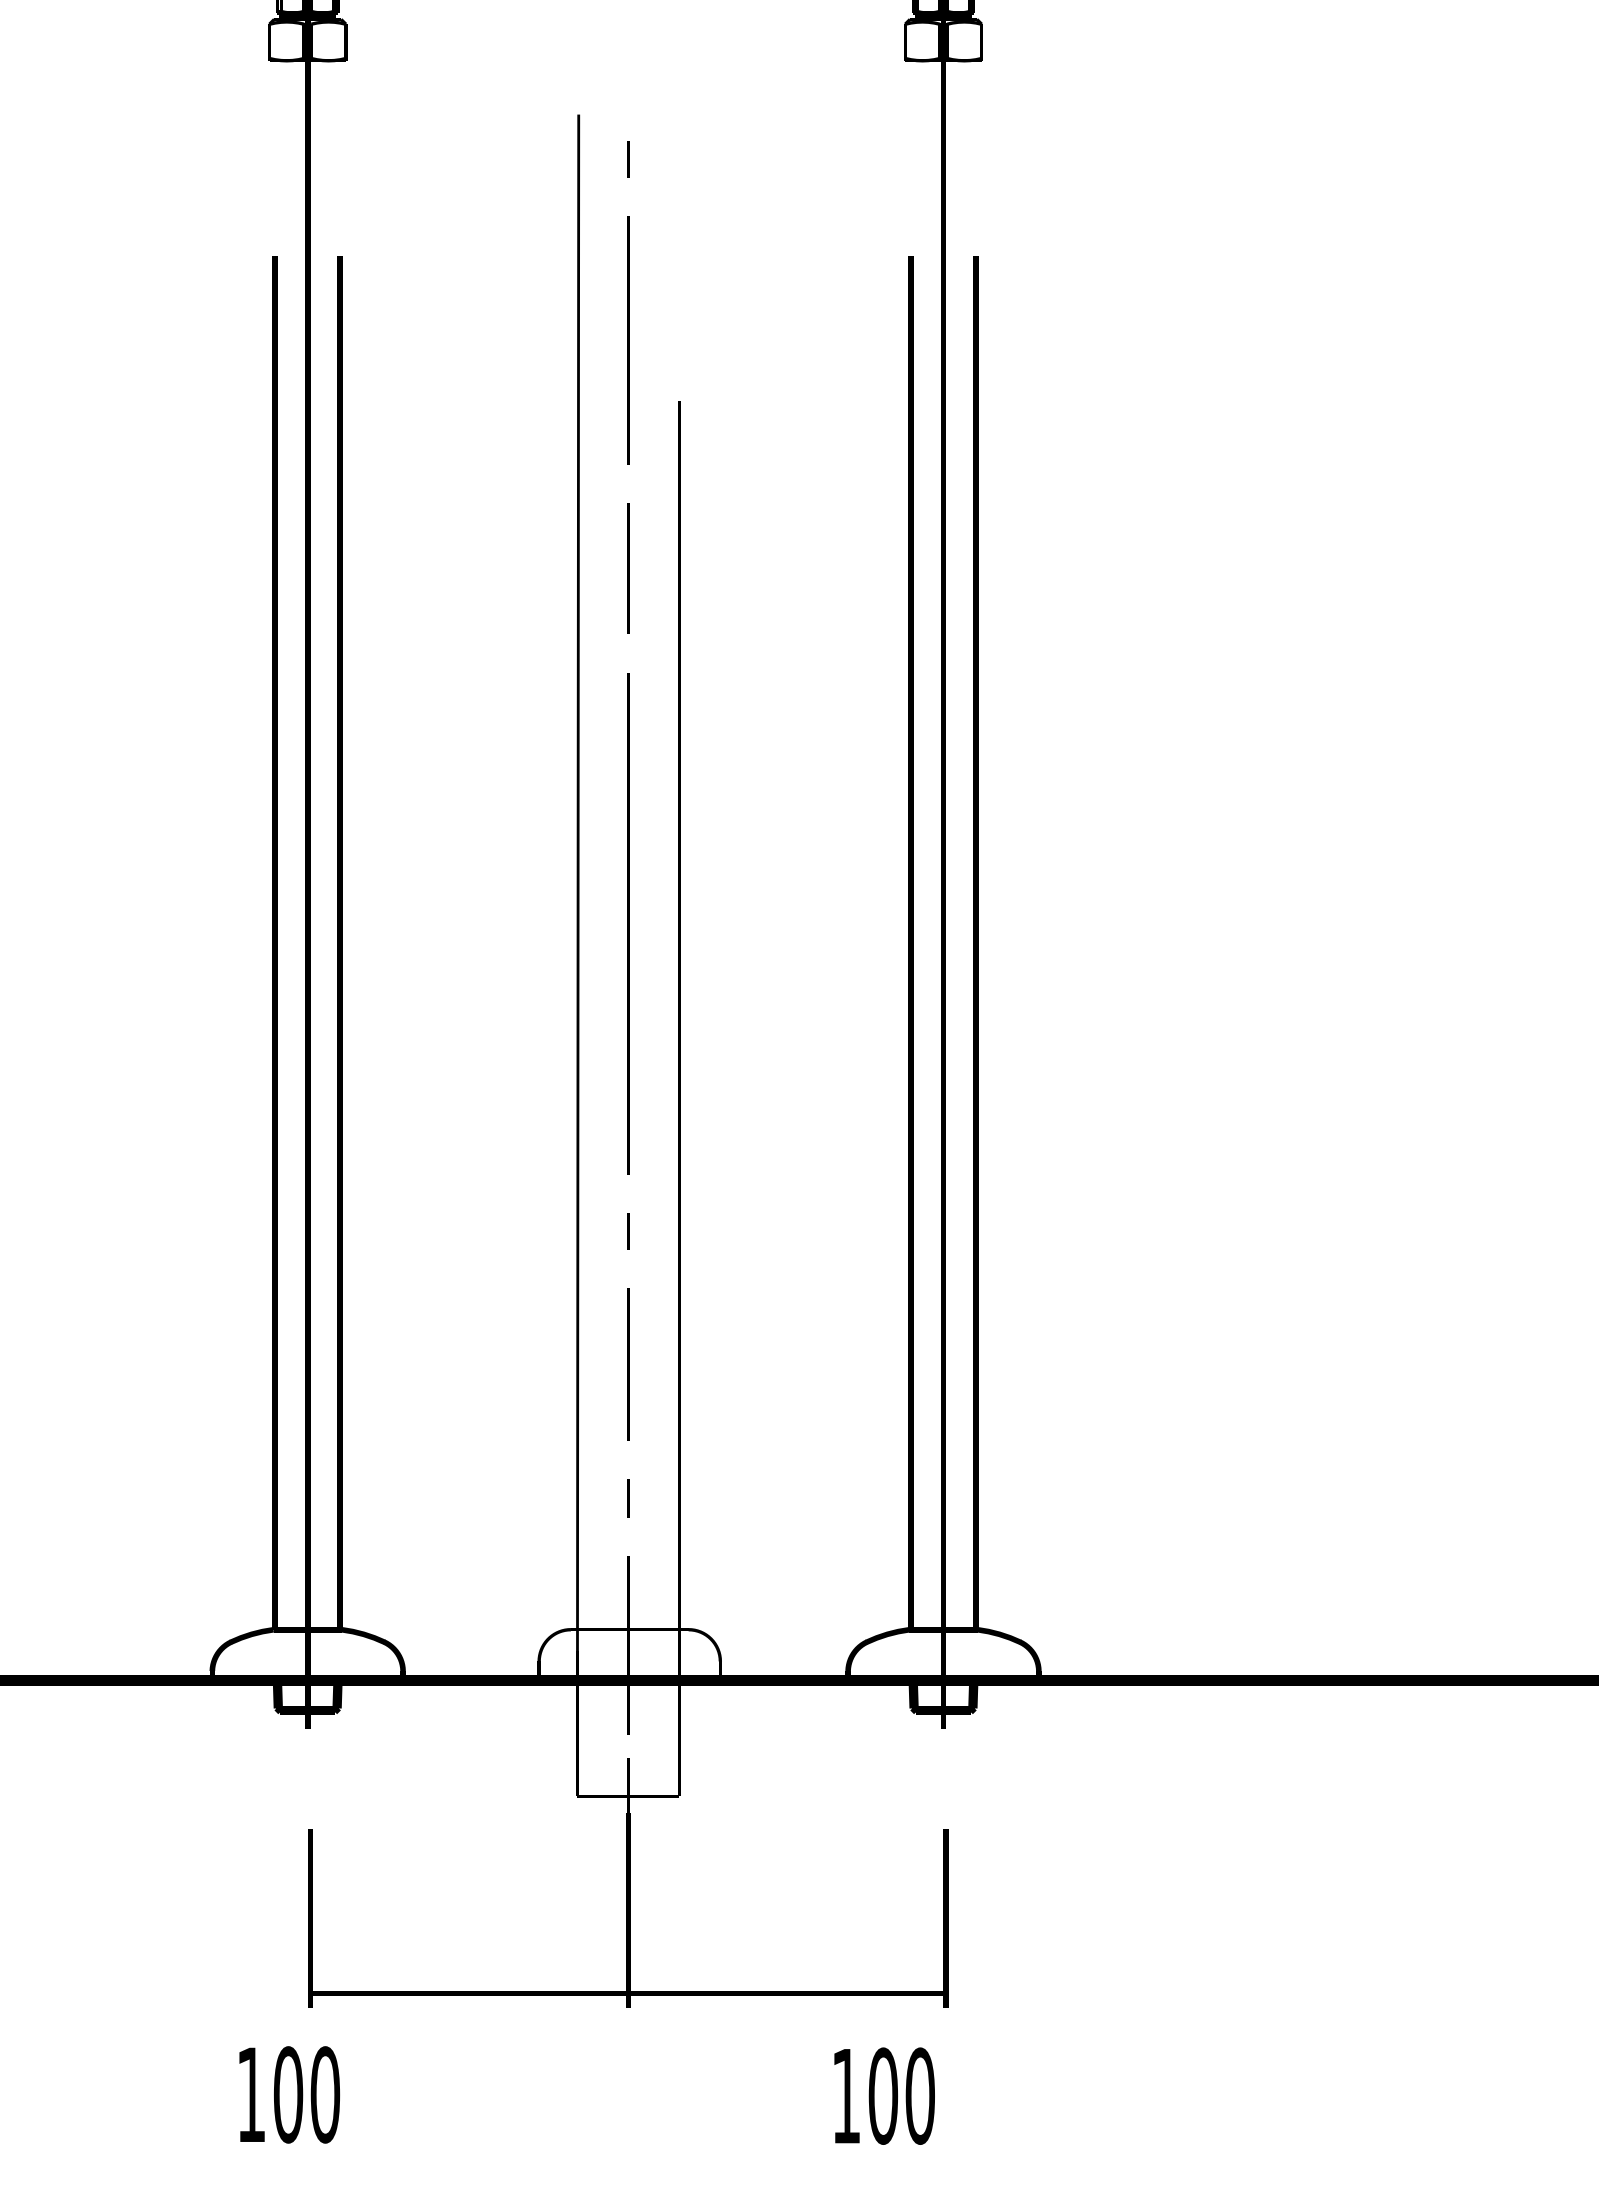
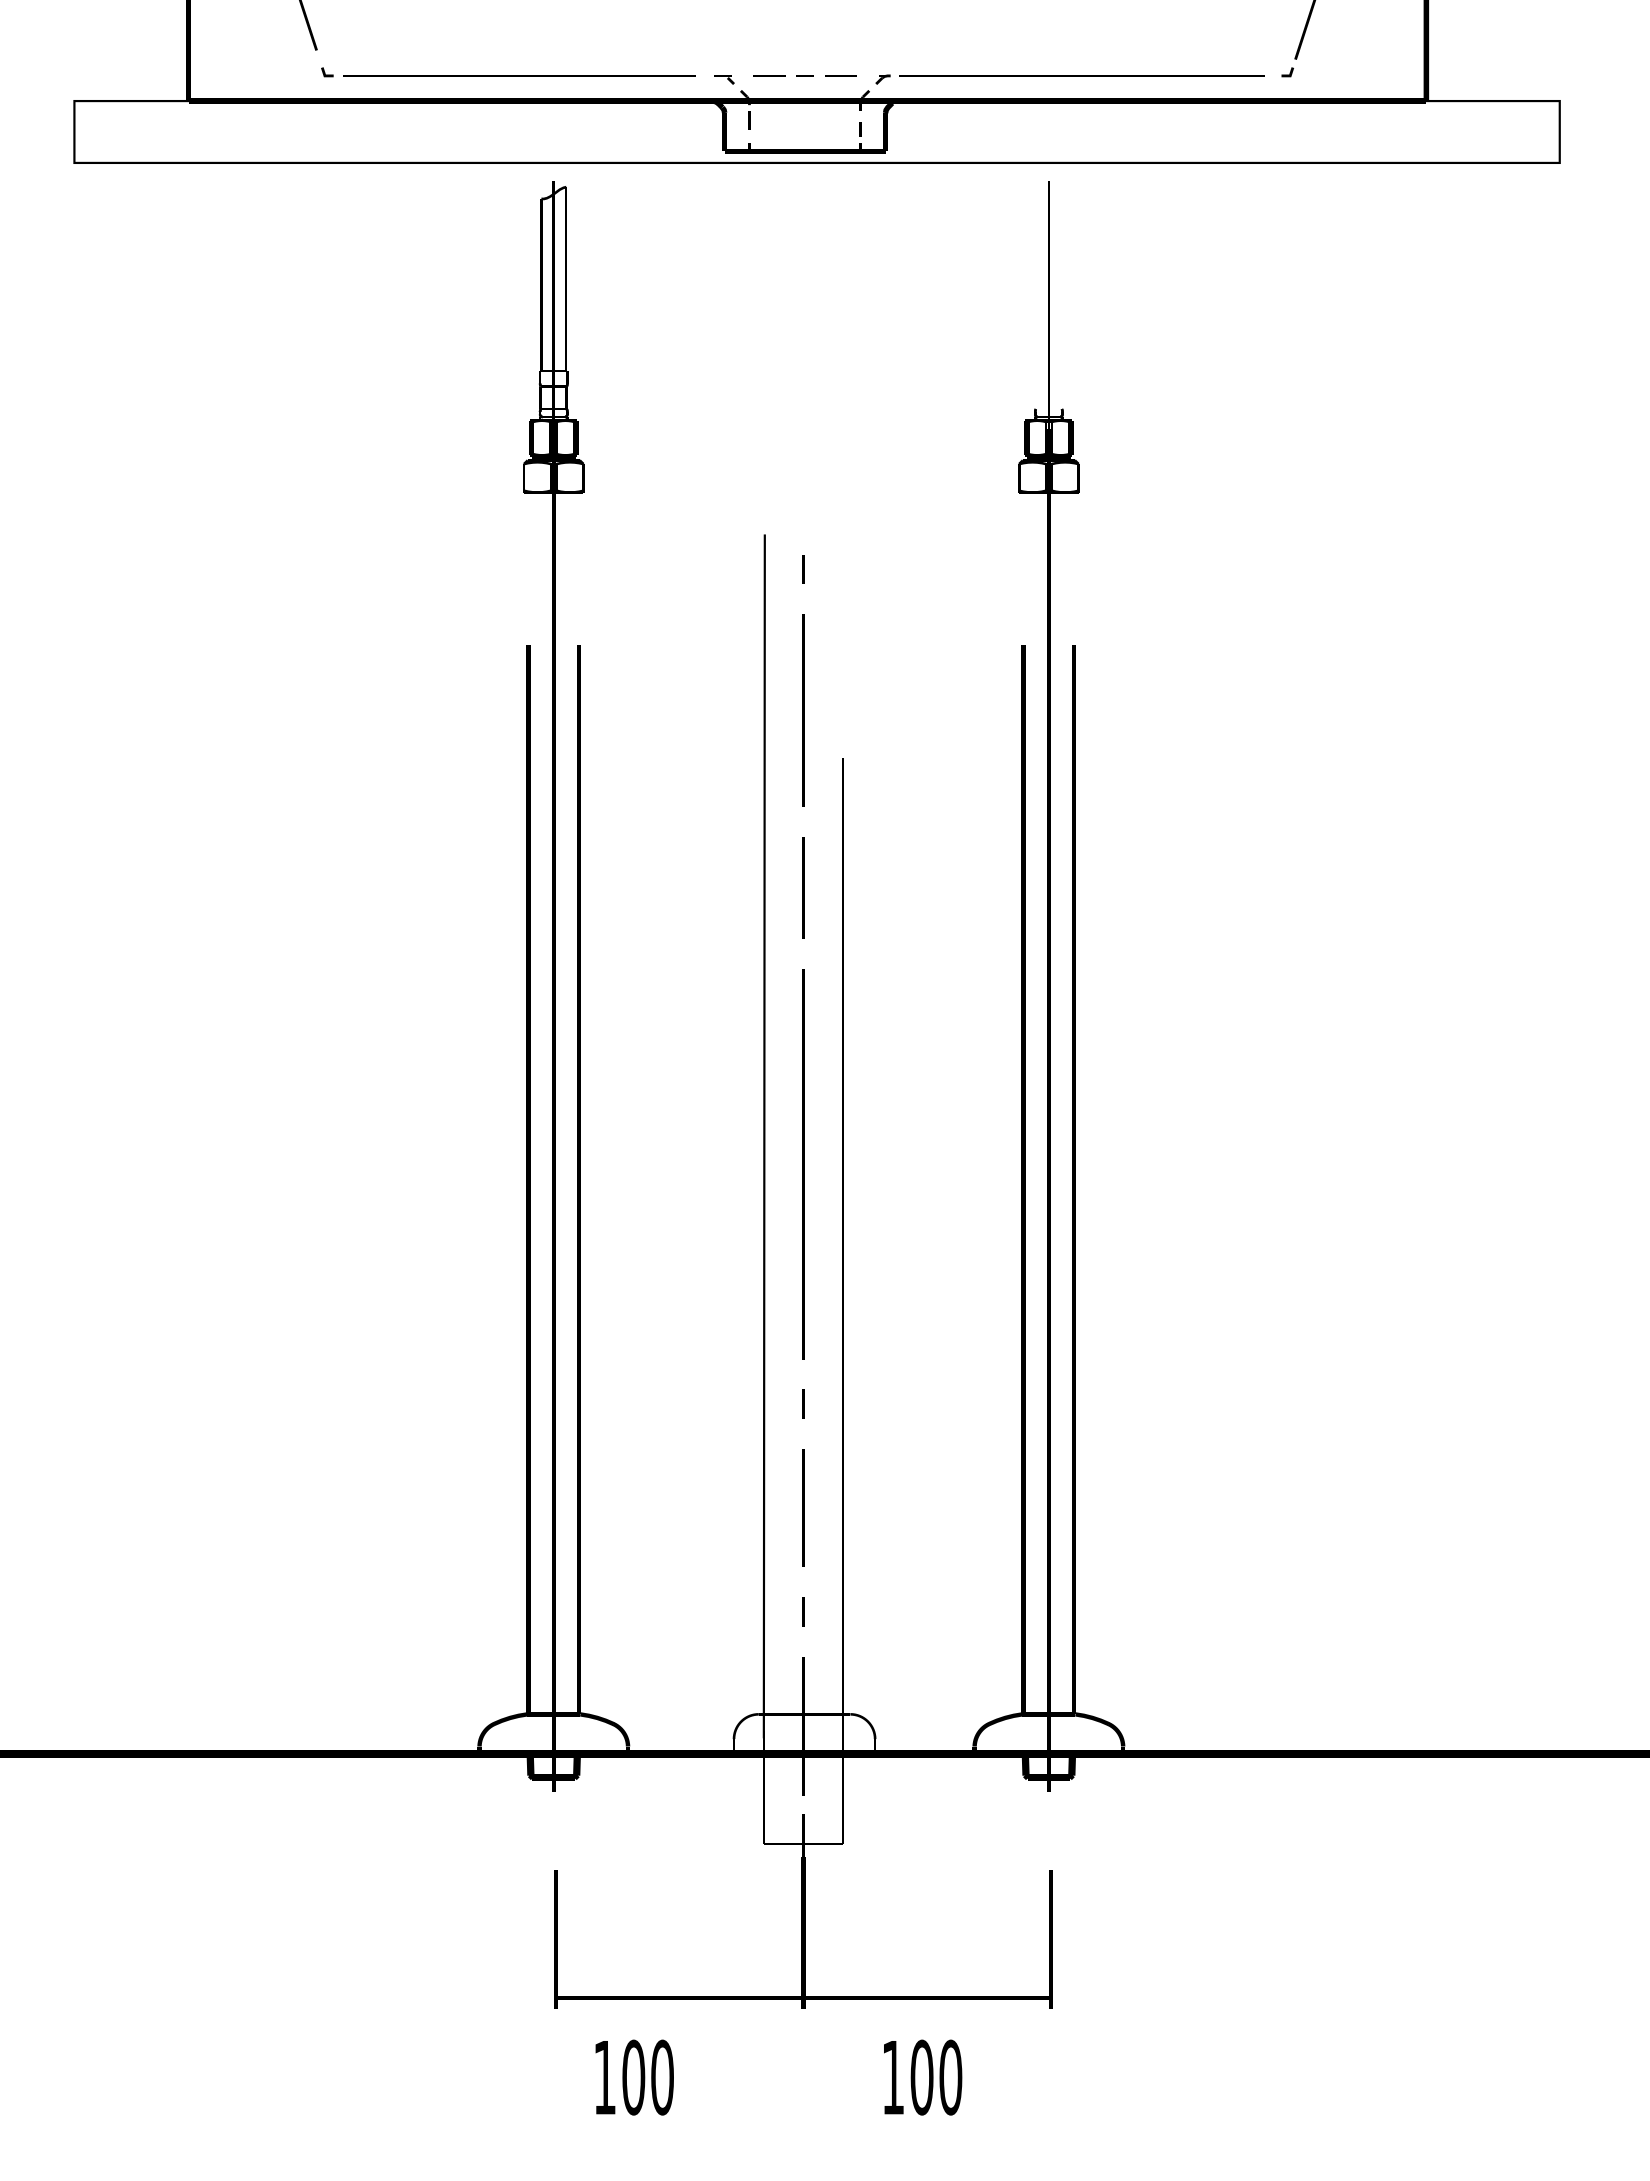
text: (289, 2094) -> (634, 2077), moved
text: (885, 2096) -> (923, 2077), moved

